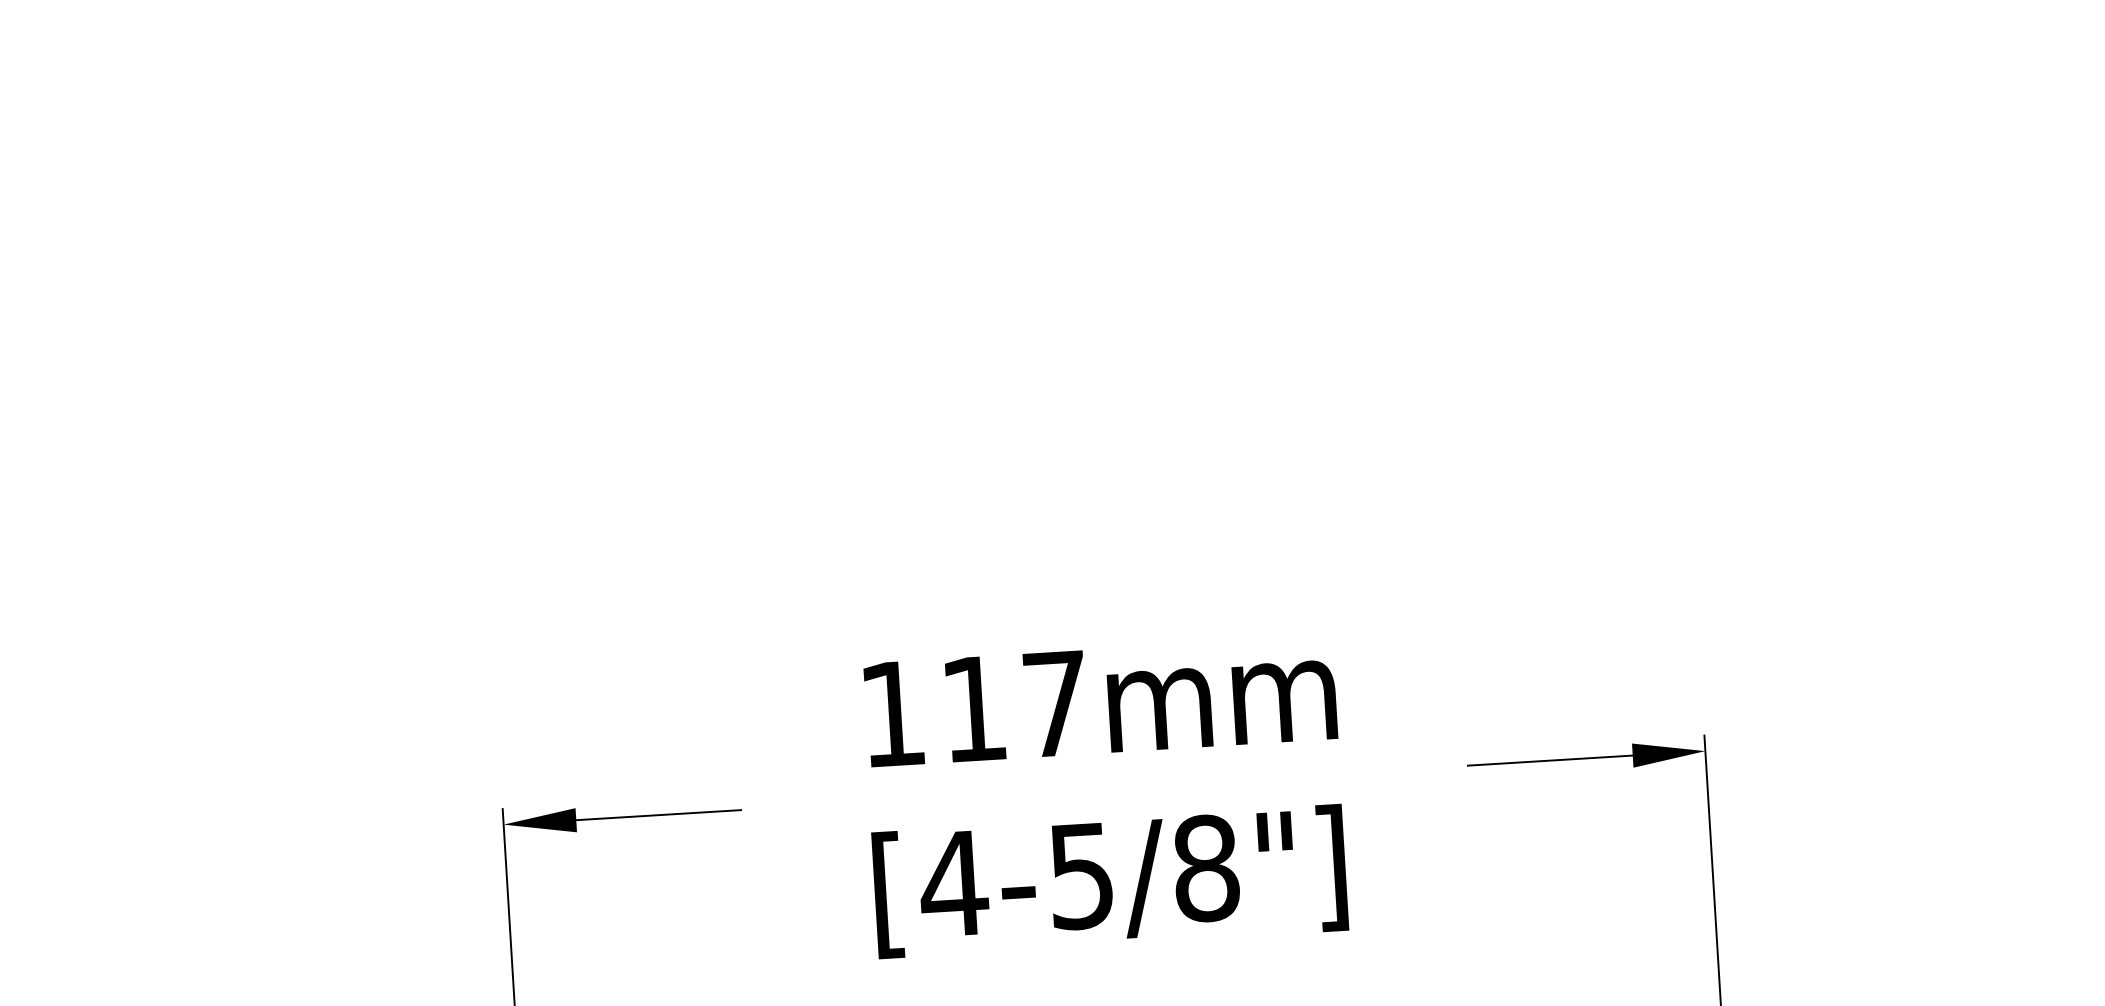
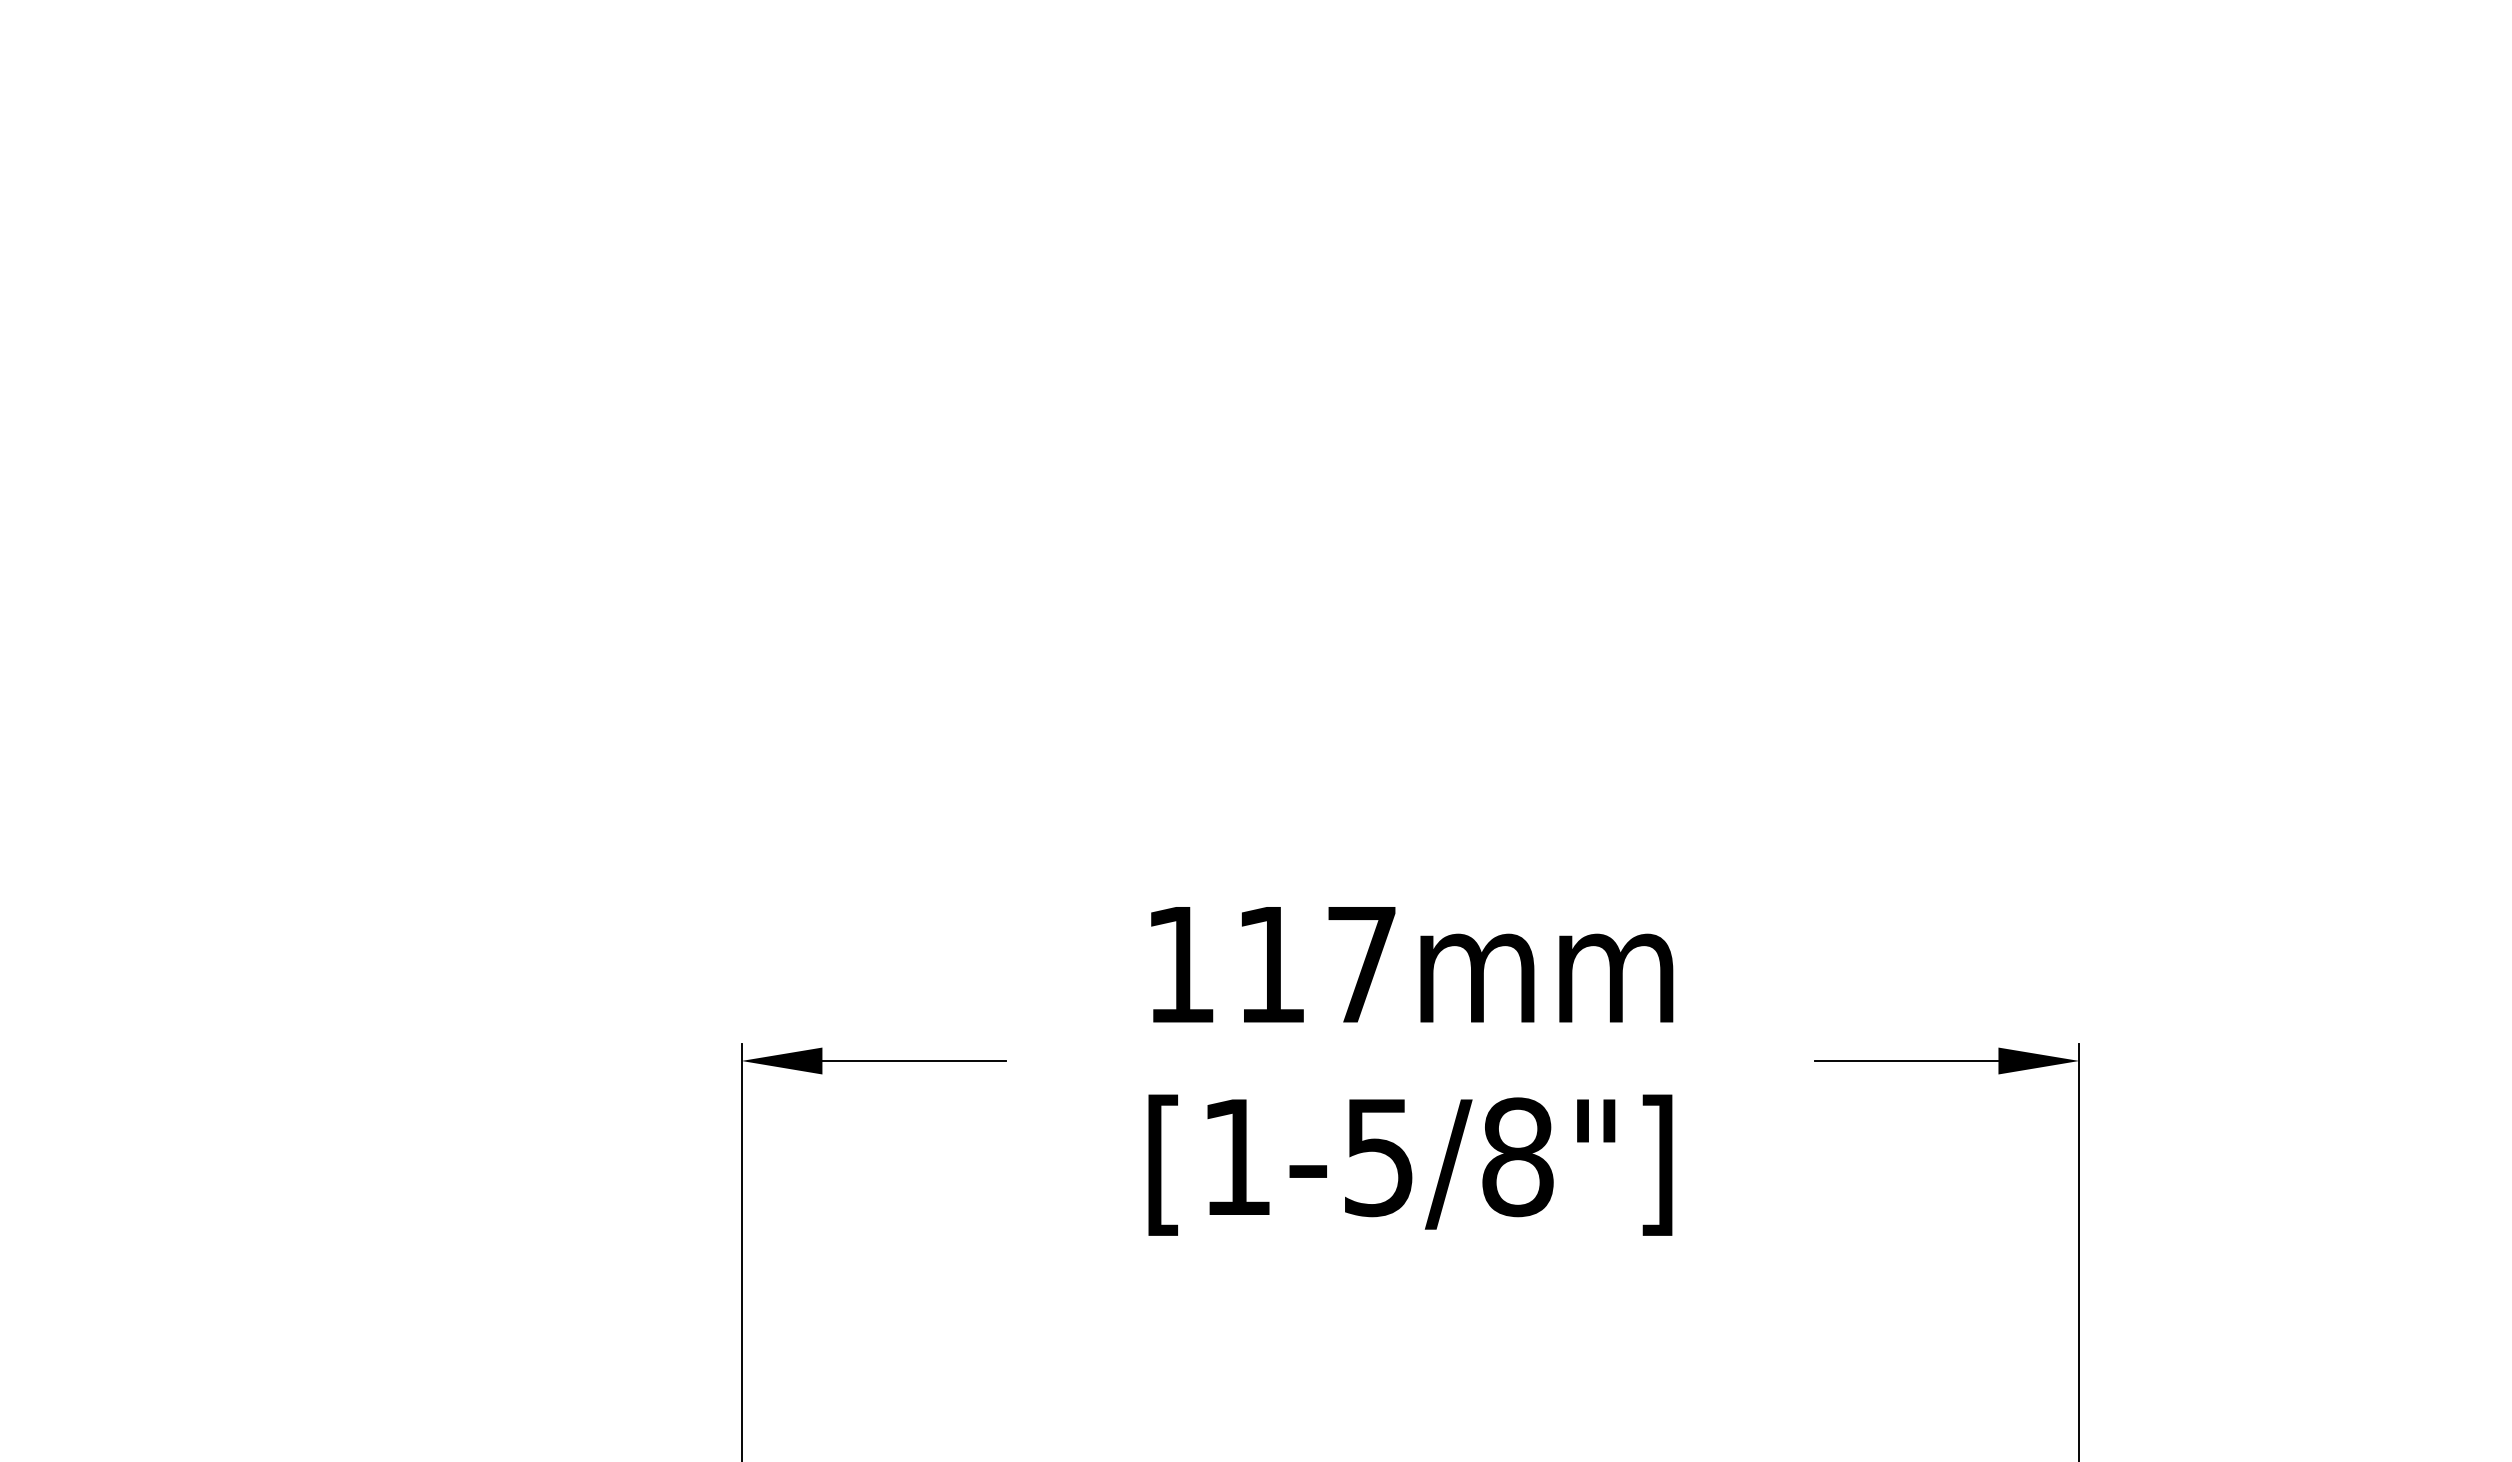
text: (953, 883) -> (1236, 1156), [4-5/8"] -> [1-5/8"]

